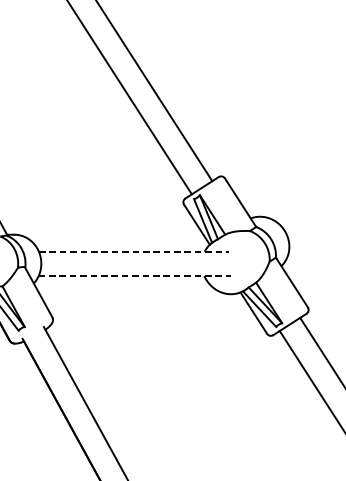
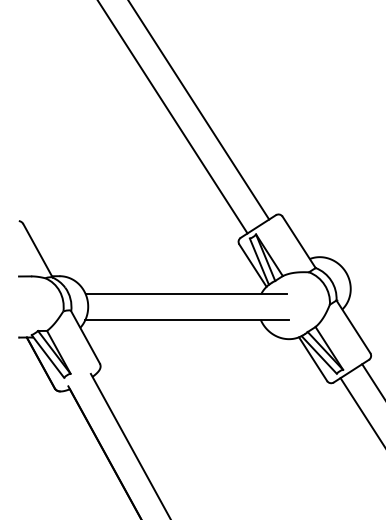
line: (134, 252) -> (186, 294), dashed -> solid
line: (135, 275) -> (187, 319), dashed -> solid

